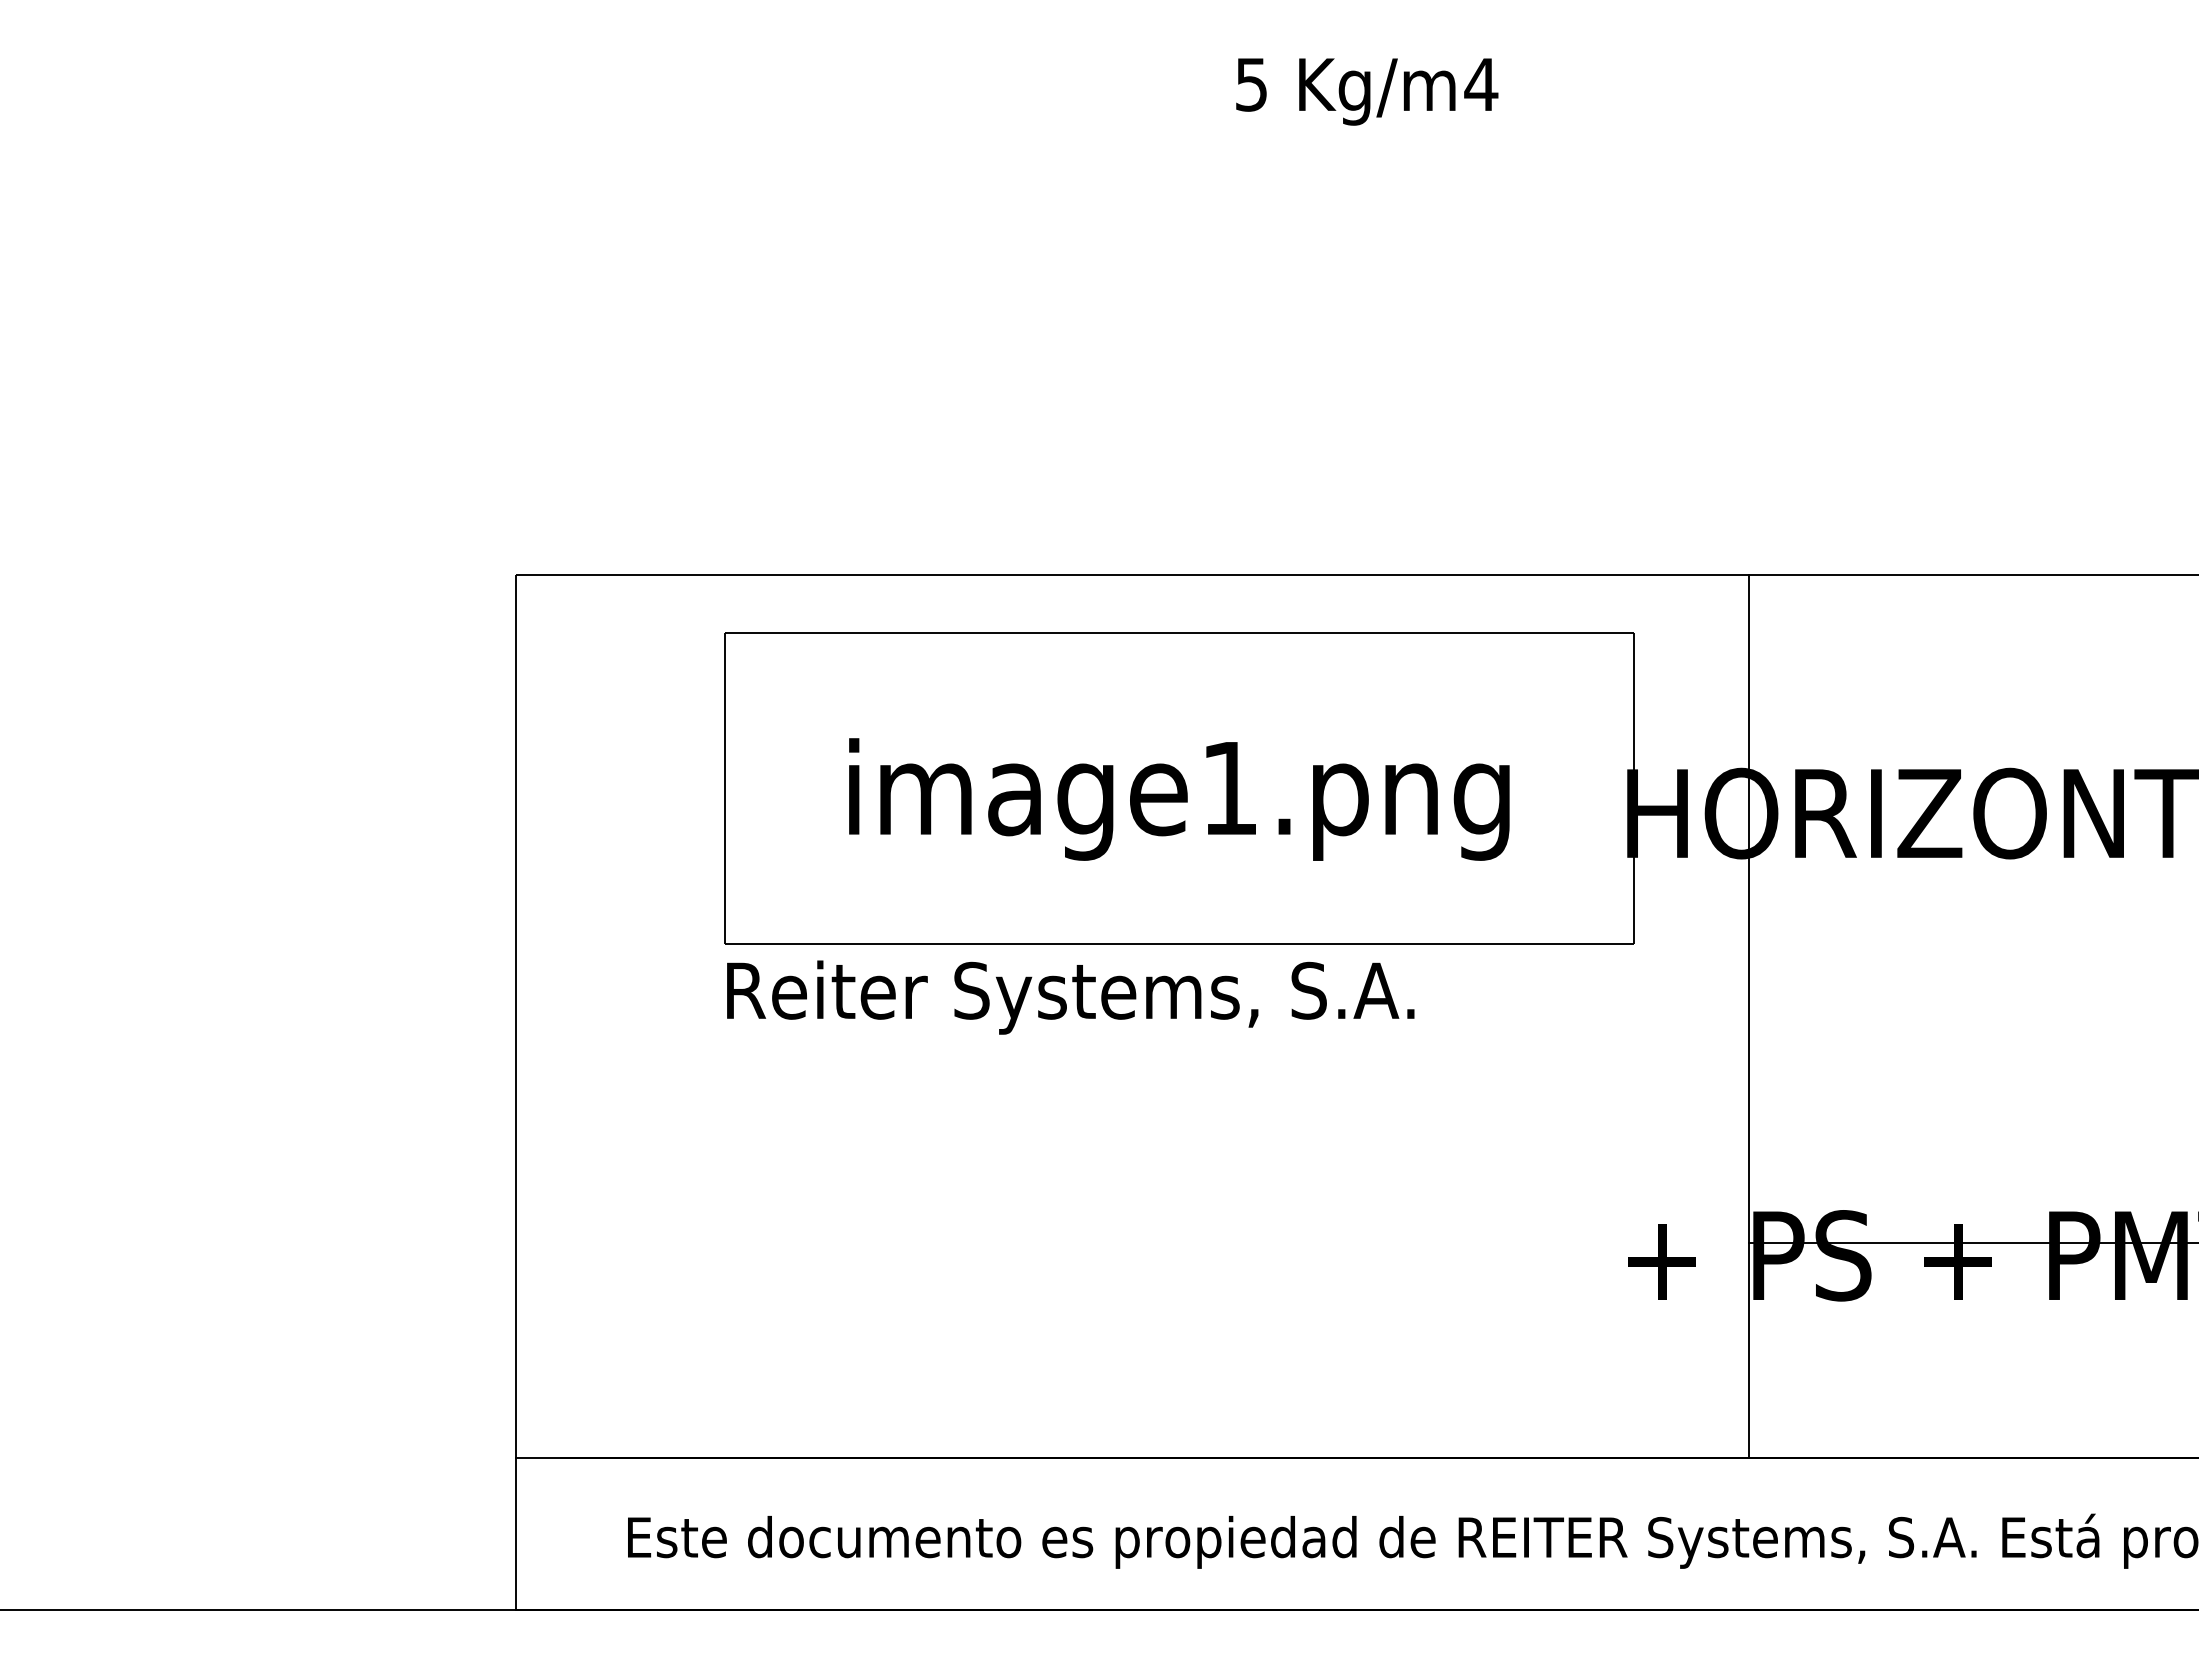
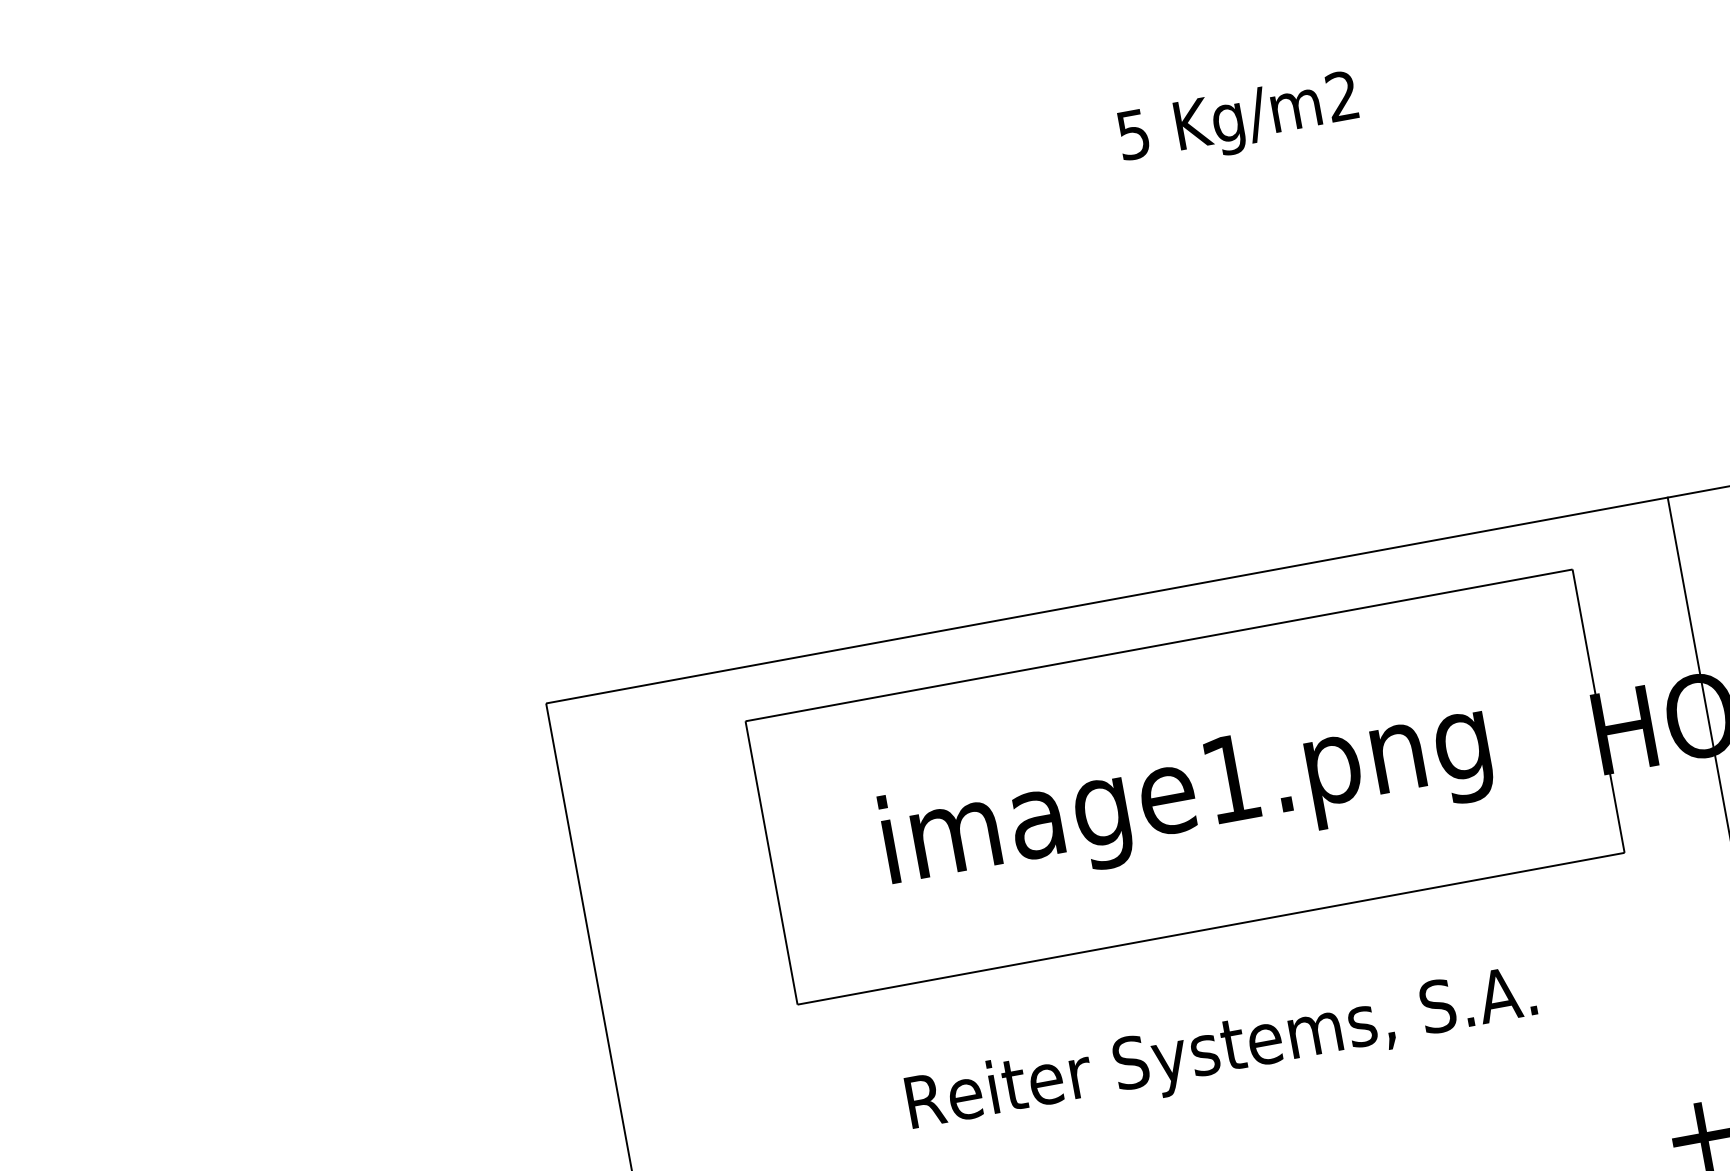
text: (1481, 83) -> (1342, 95), Kg/m4 -> Kg/m2
text: (1070, 997) -> (1221, 1052), moved

